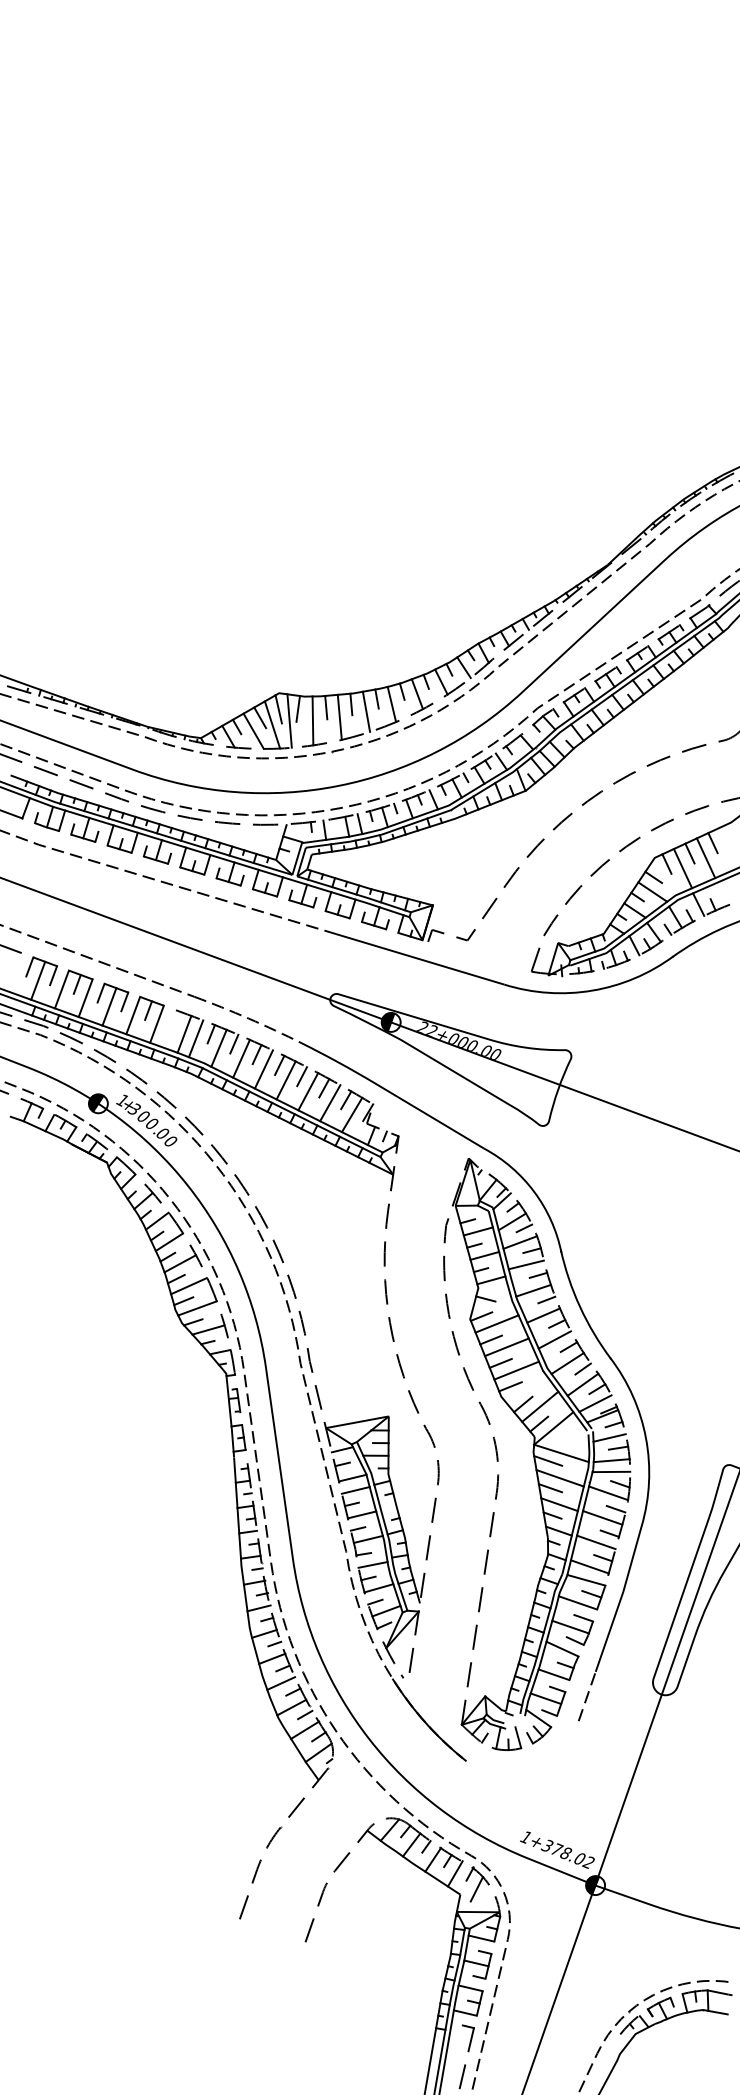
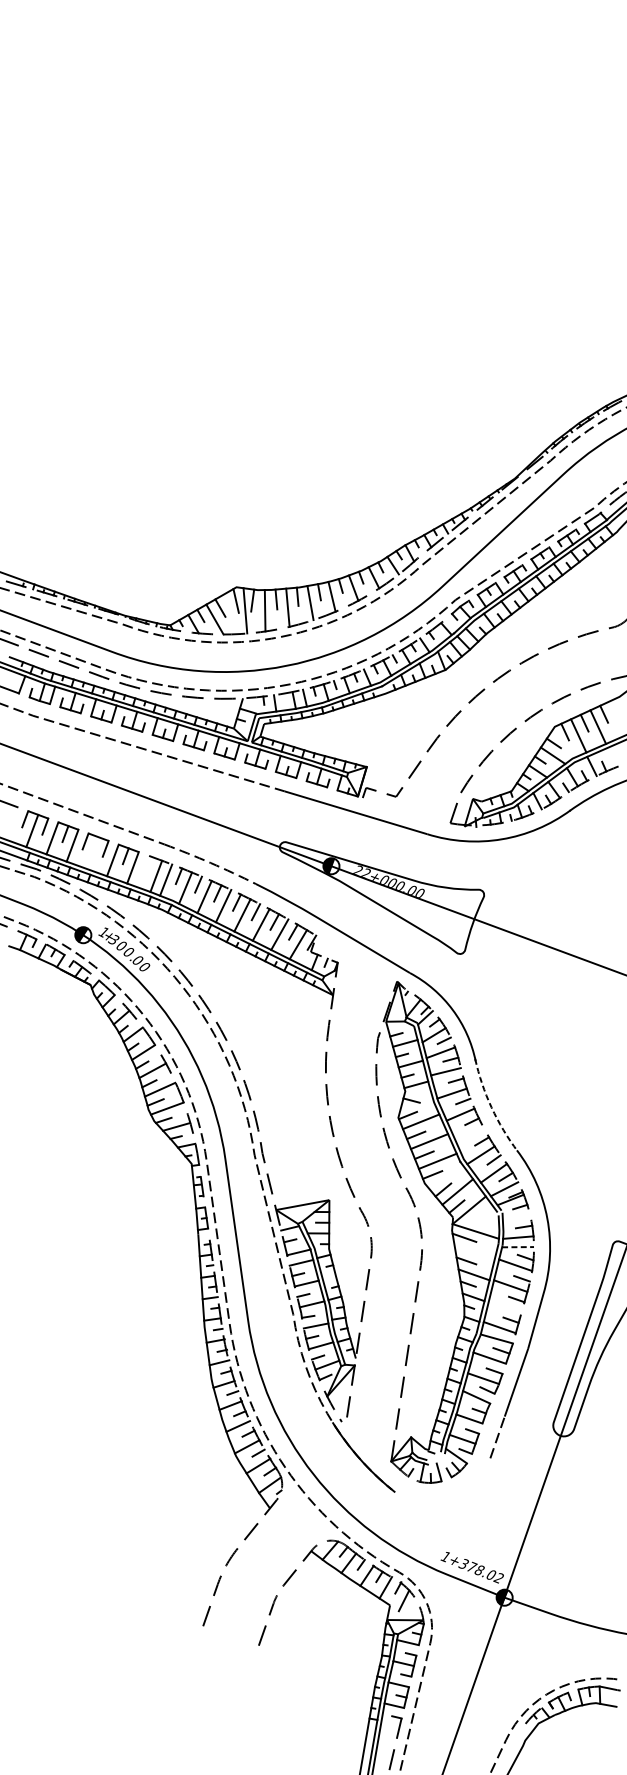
line: (272, 724) -> (230, 613), removed
line: (109, 1006) -> (92, 852), removed
line: (580, 1307) -> (491, 1107), solid -> dashed
line: (554, 1339) -> (469, 1134), removed
line: (609, 1437) -> (516, 1217), removed
line: (611, 1471) -> (518, 1246), solid -> dashed
line: (559, 1478) -> (474, 1252), removed
line: (596, 1542) -> (505, 1306), removed

